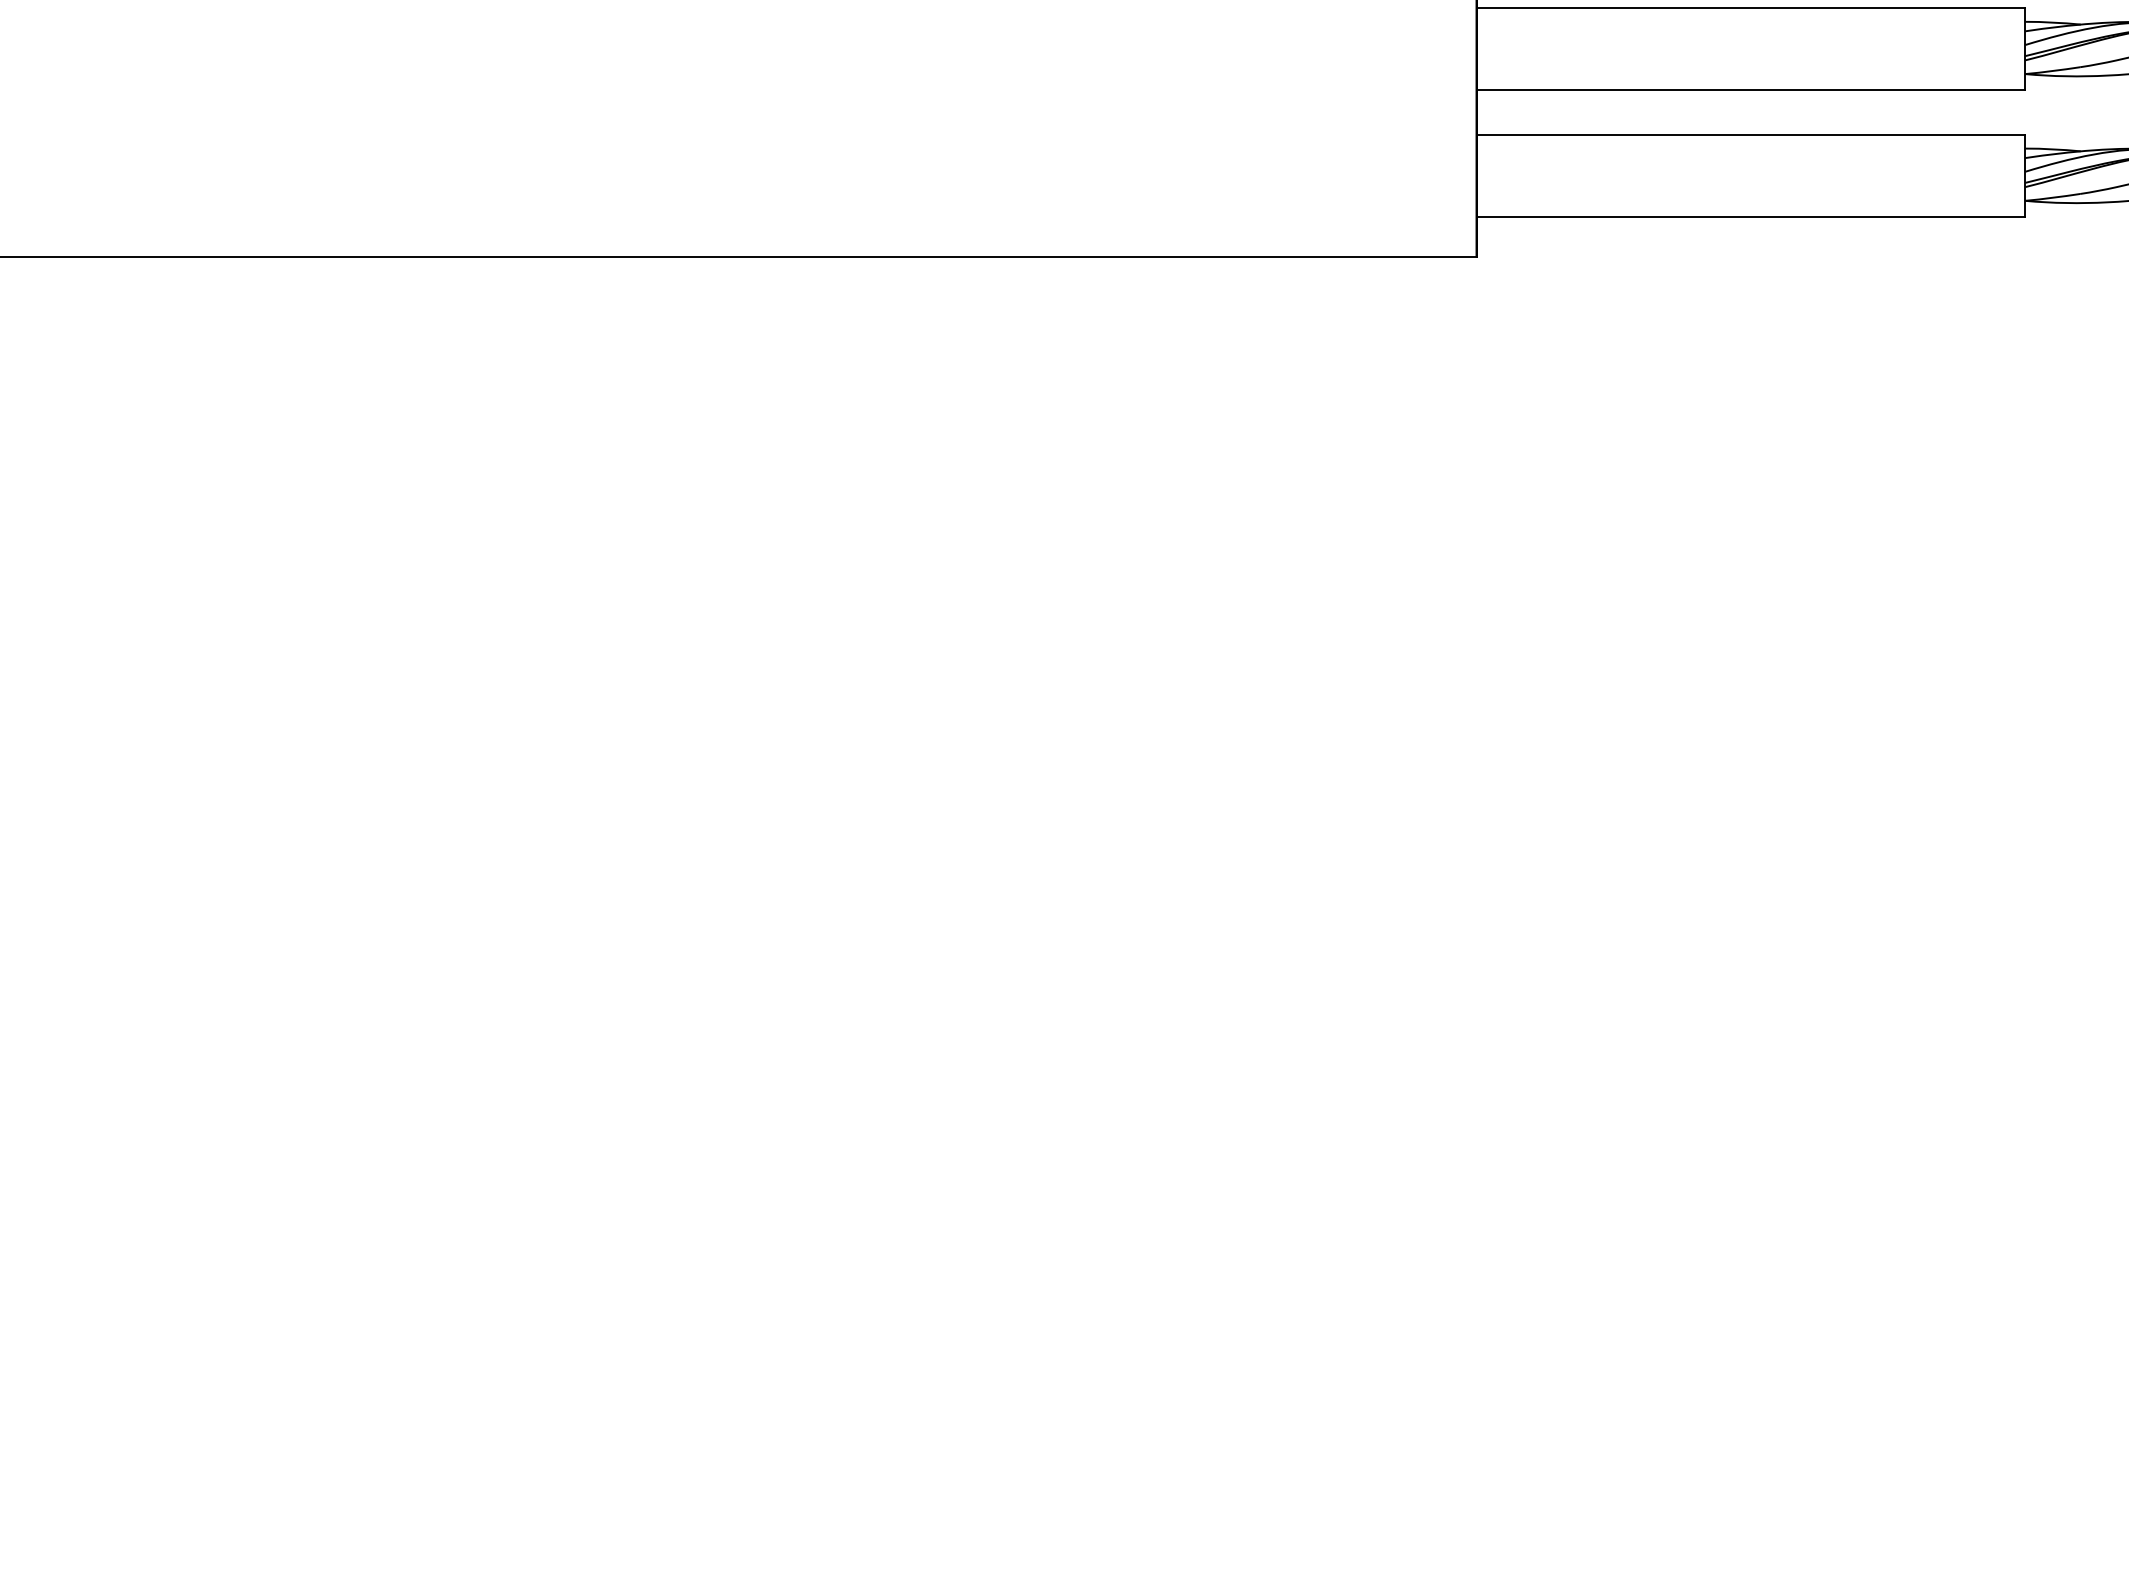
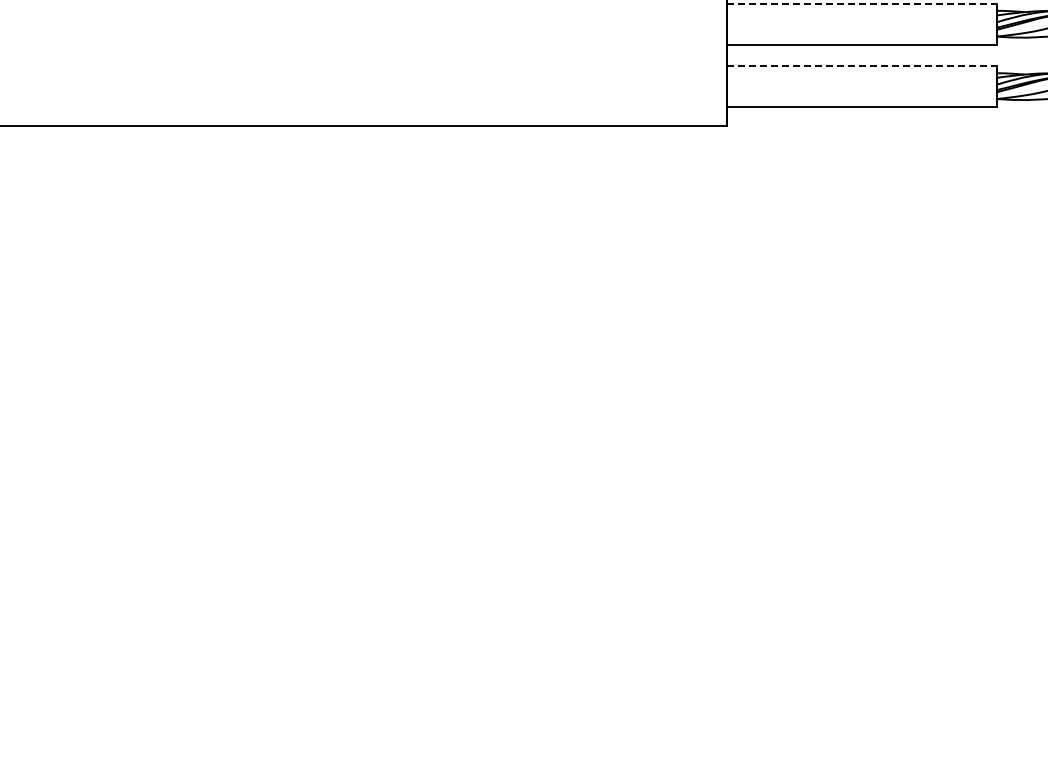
line: (1752, 8) -> (862, 4), solid -> dashed
line: (1752, 134) -> (862, 66), solid -> dashed

